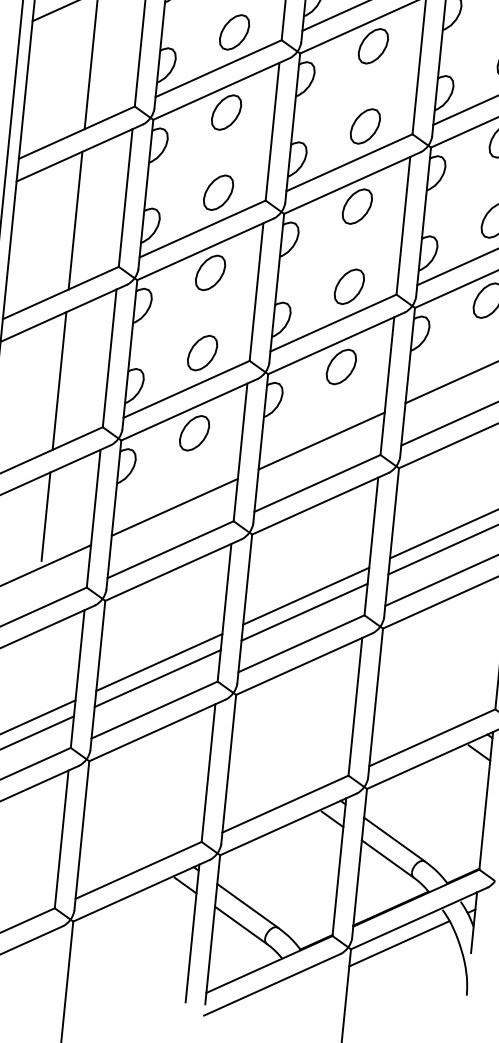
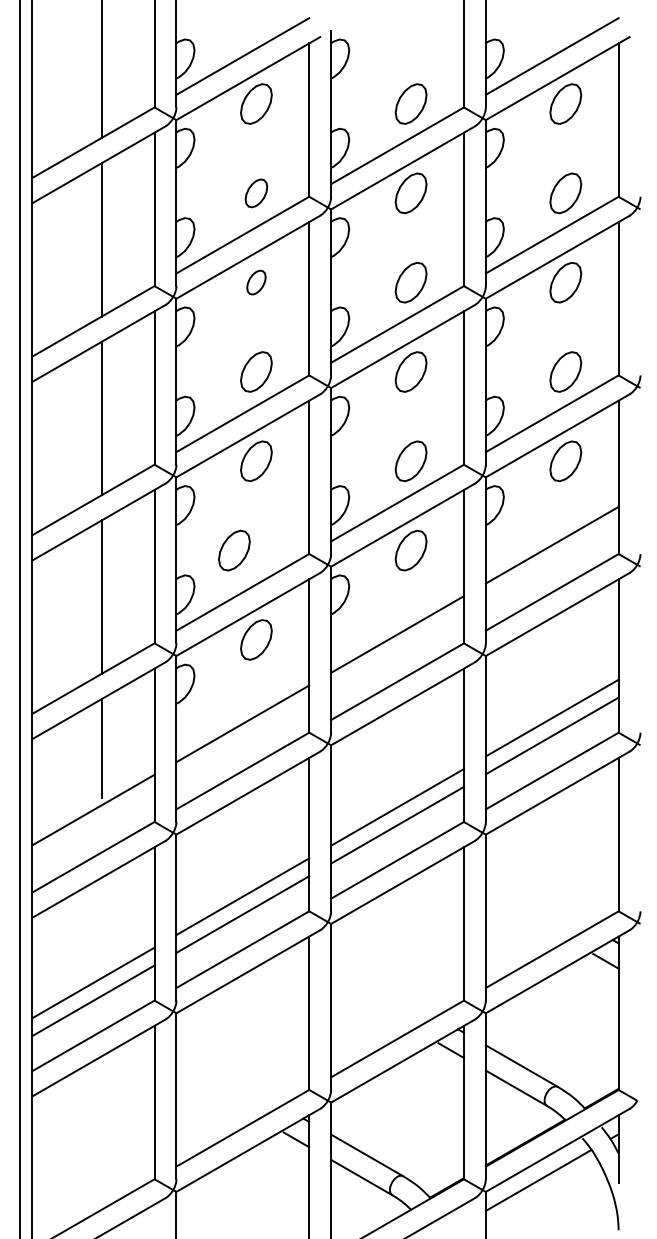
part: (234, 32) -> (256, 193), size x0.7
part: (226, 112) -> (256, 282), size x0.6
part: (202, 353) -> (234, 550), moved

